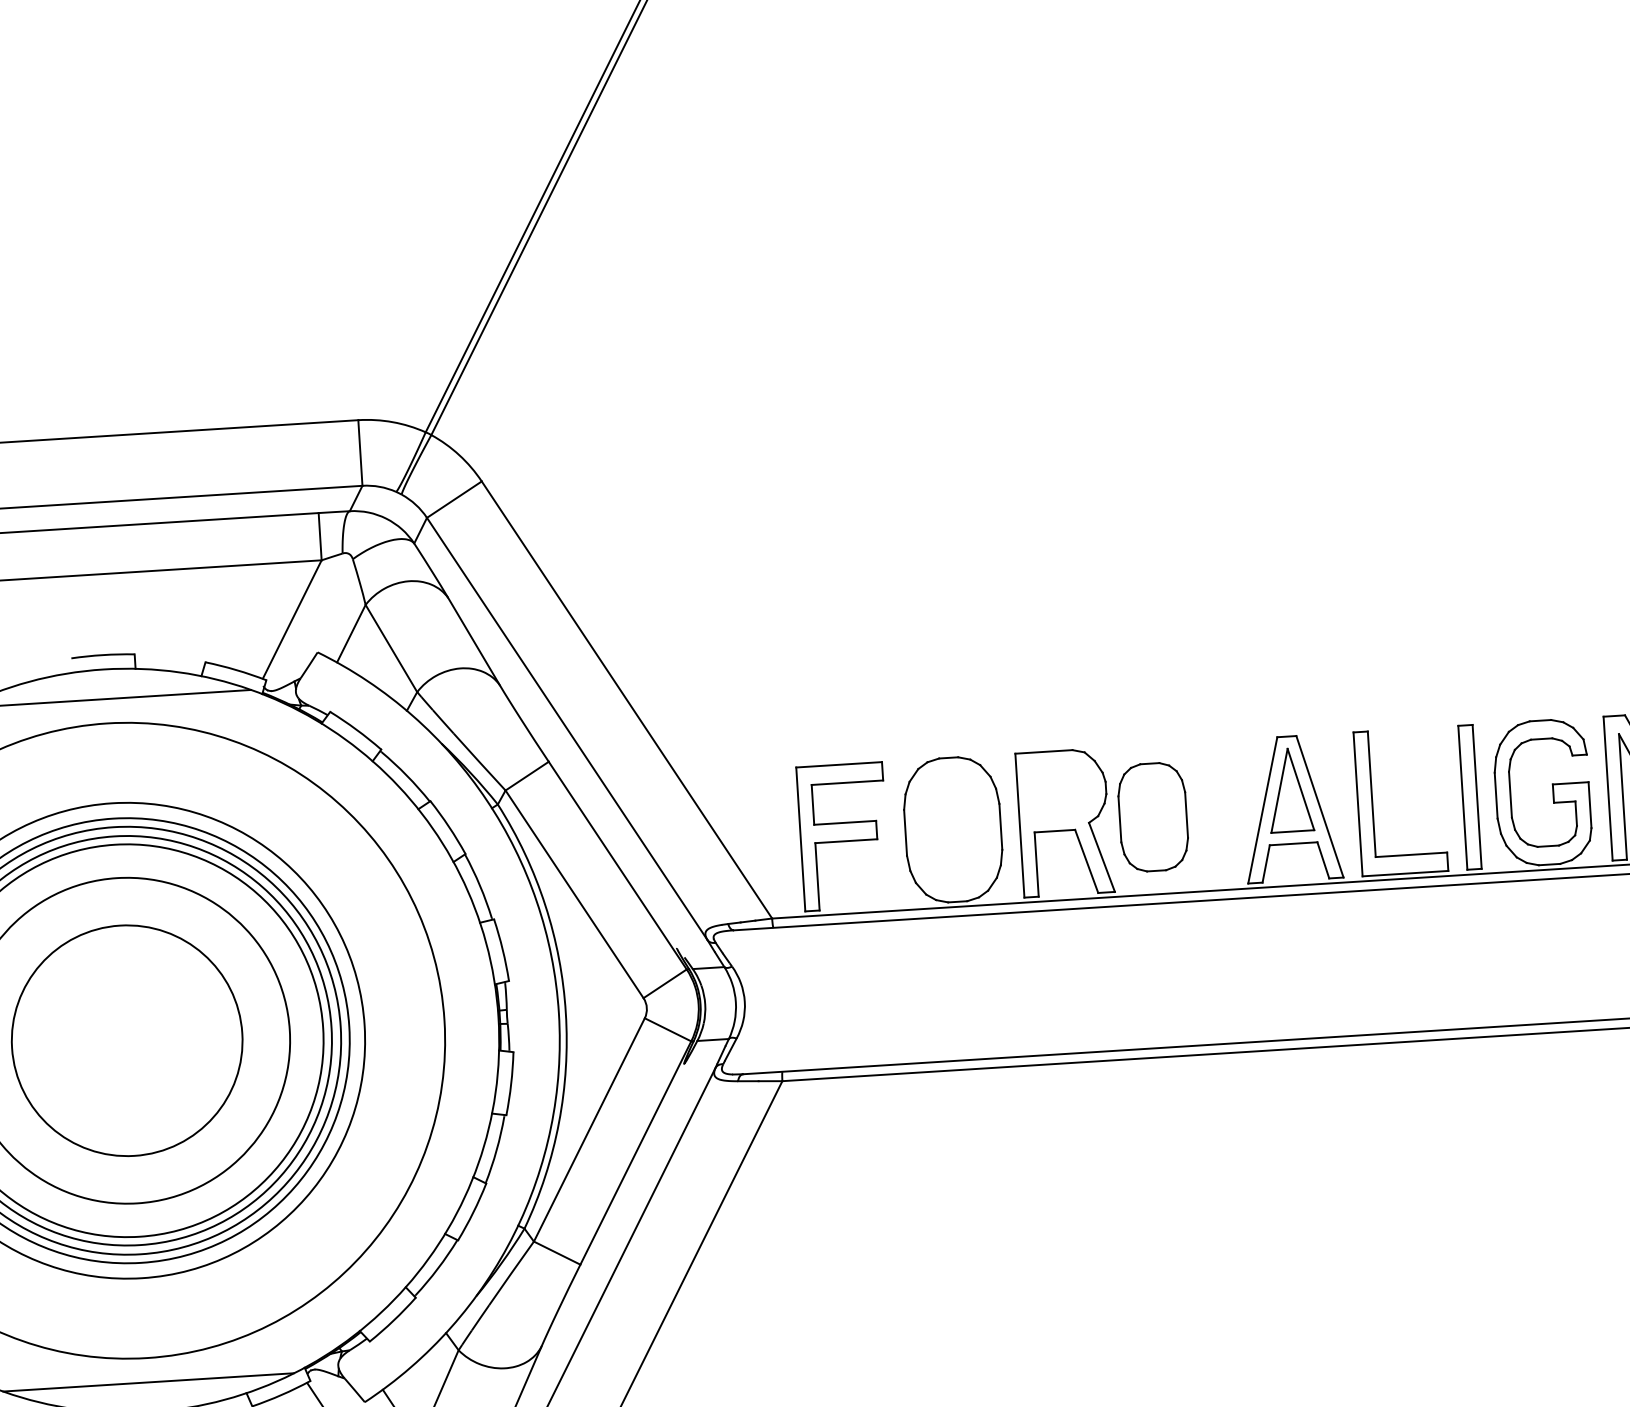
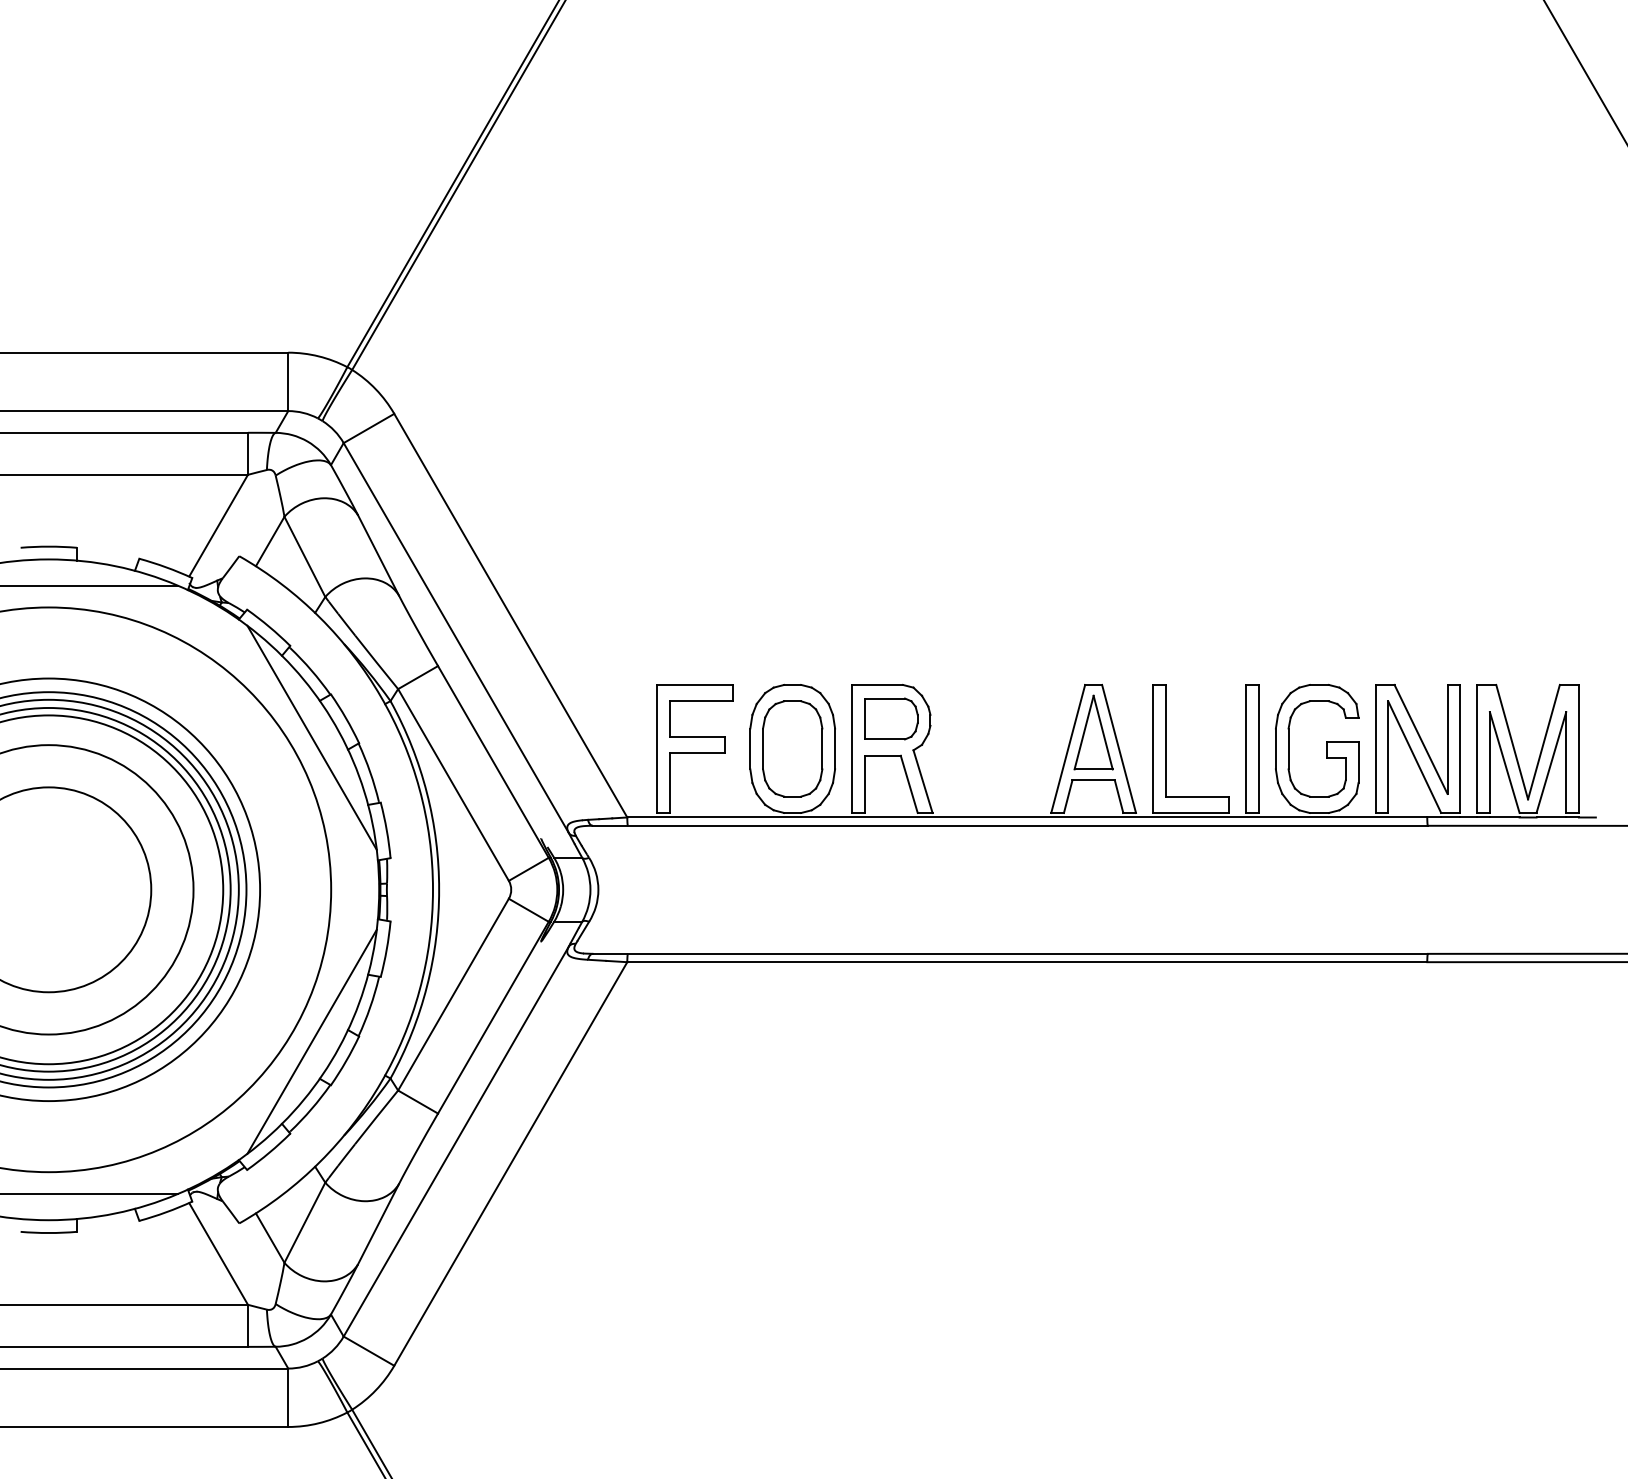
part: (1062, 788) -> (891, 718), added
part: (1152, 816) -> (792, 748), moved
line: (411, 850) -> (311, 737), added
line: (433, 1192) -> (311, 1041), added

